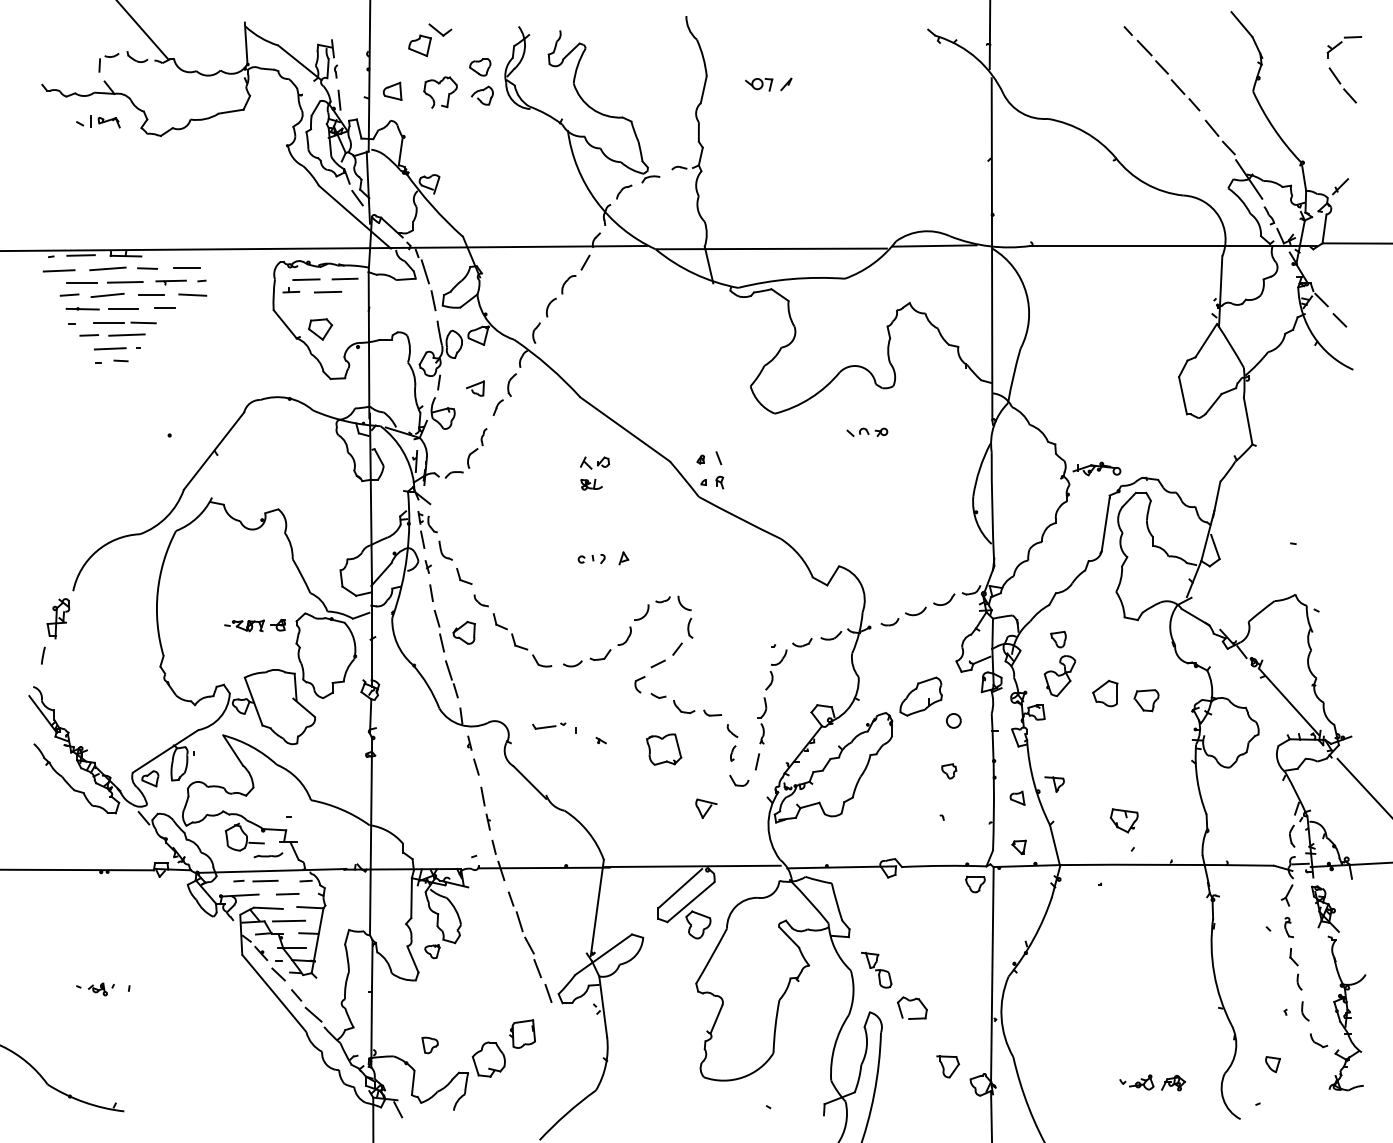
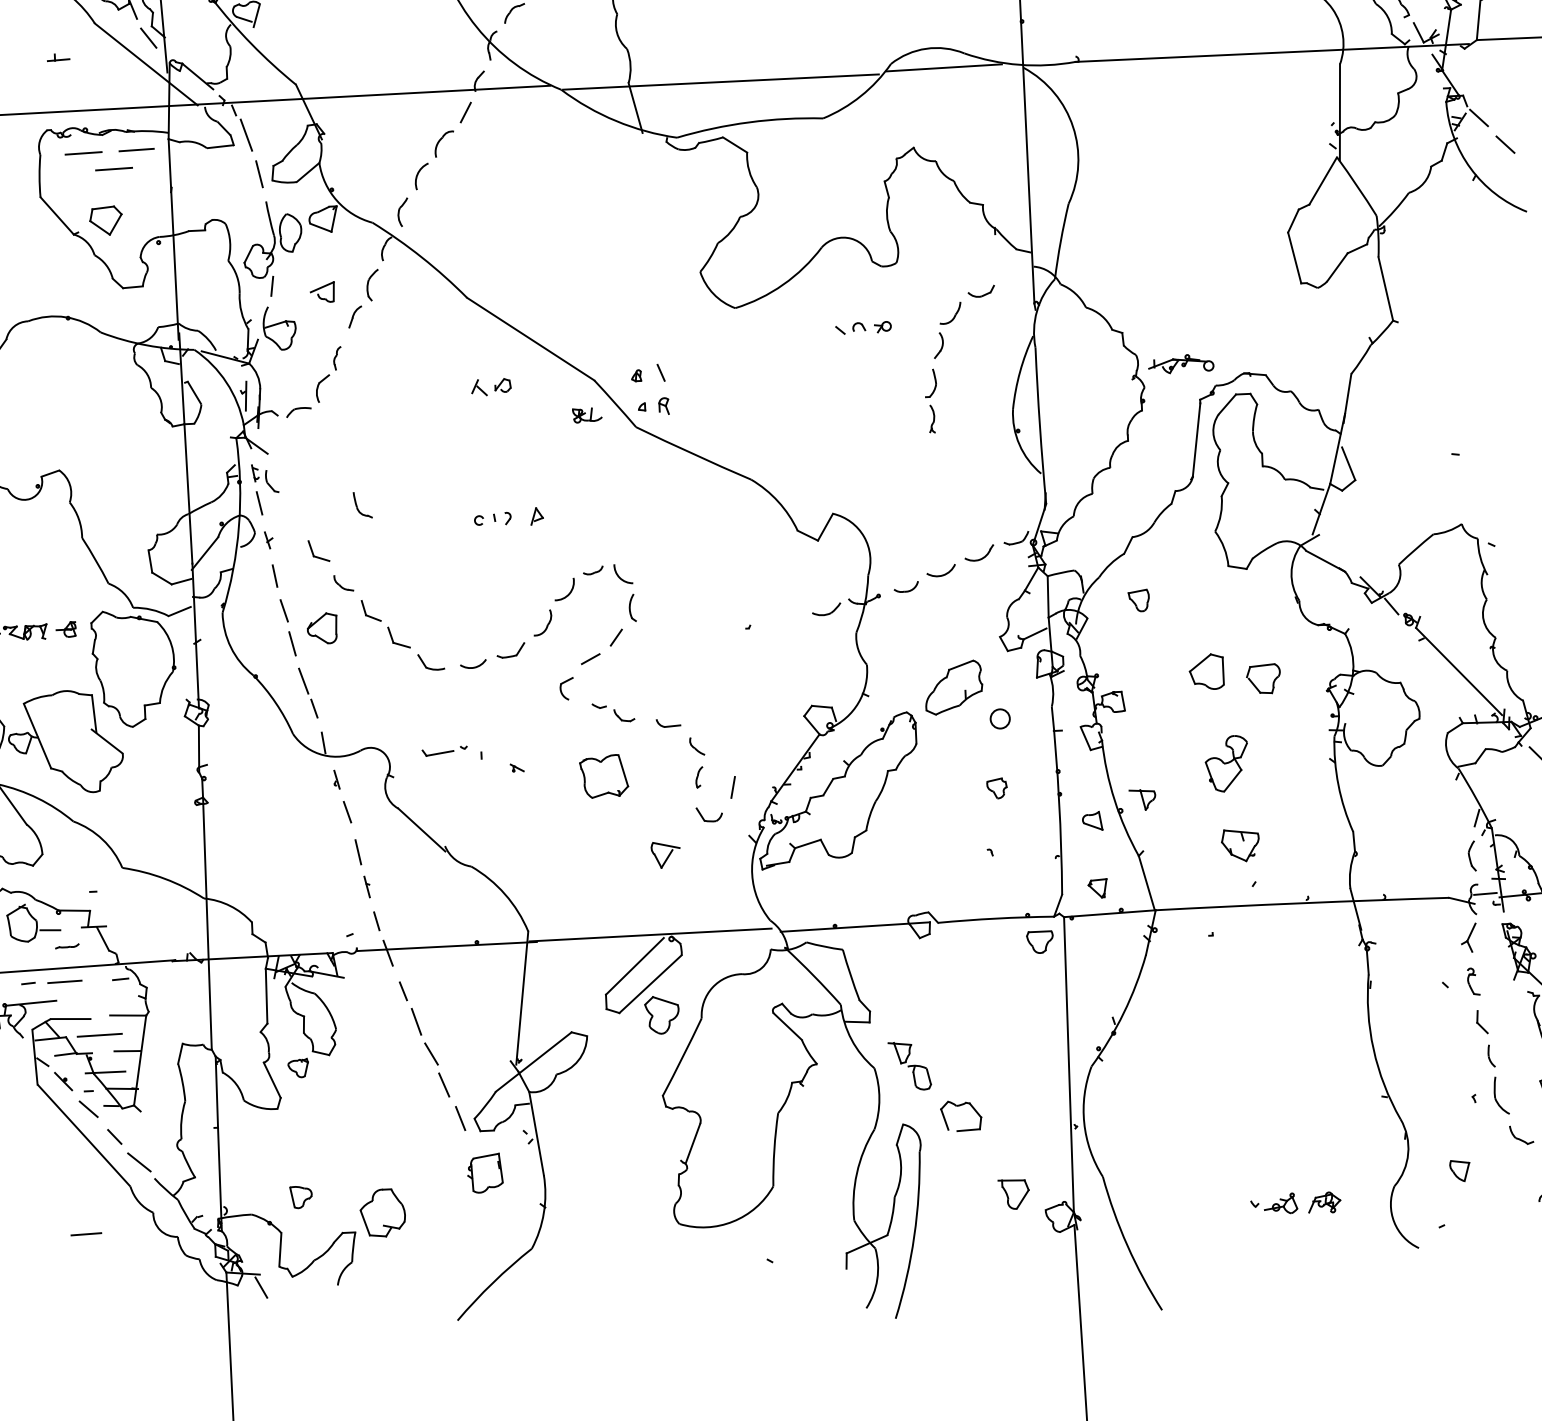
part: (291, 290) -> (58, 57), moved
part: (591, 484) -> (586, 415), moved
part: (445, 550) -> (362, 505), moved
part: (1059, 676) -> (1226, 764), moved
part: (771, 685) -> (941, 352), moved
part: (672, 703) -> (612, 712), size x0.7
part: (268, 855) -> (67, 946), size x0.6
line: (287, 894) -> (86, 1234), moved
part: (1305, 1011) -> (1501, 1096), size x1.4
part: (522, 1033) -> (485, 1172), moved

